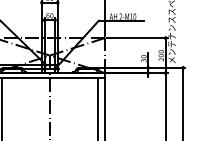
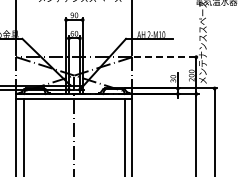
line: (137, 38) -> (166, 57), solid -> dashed

